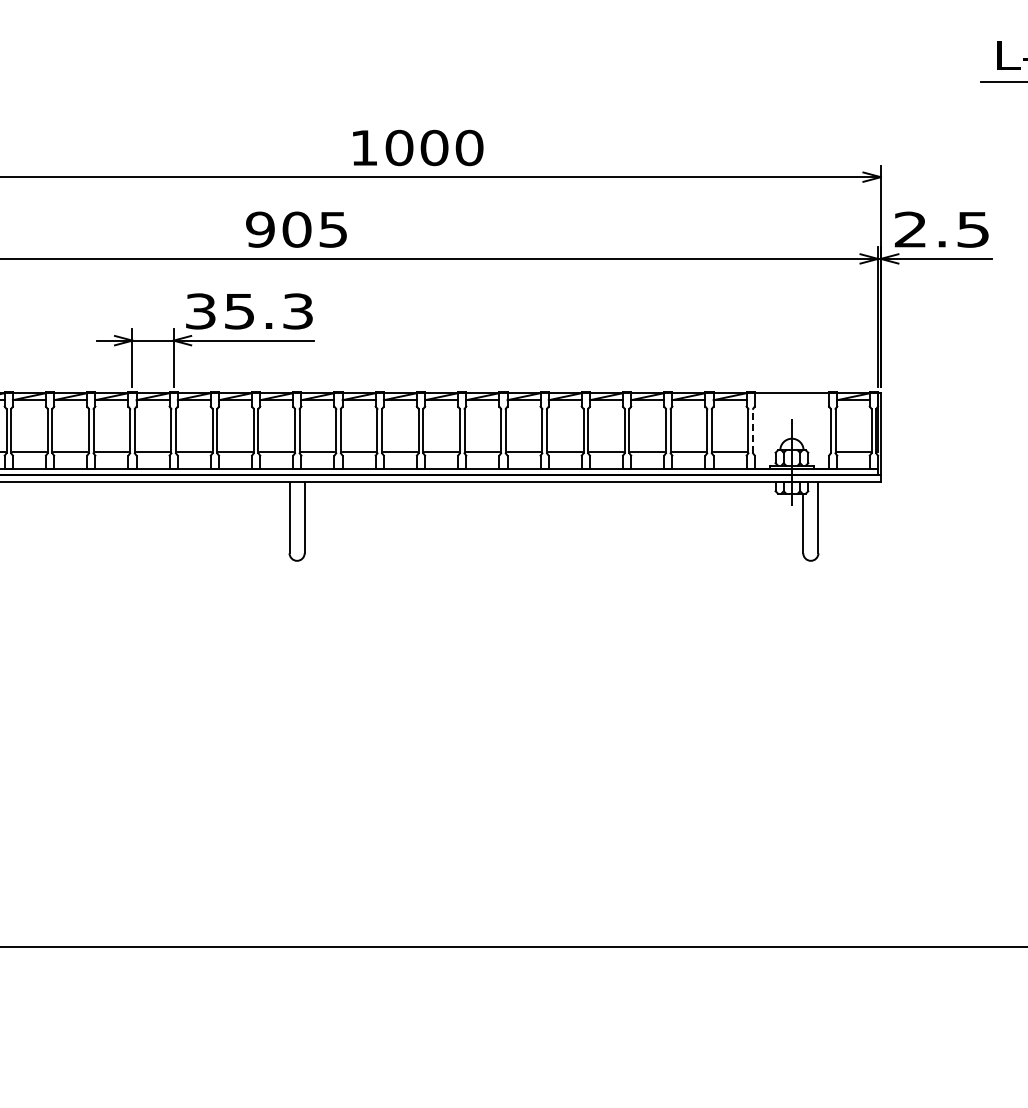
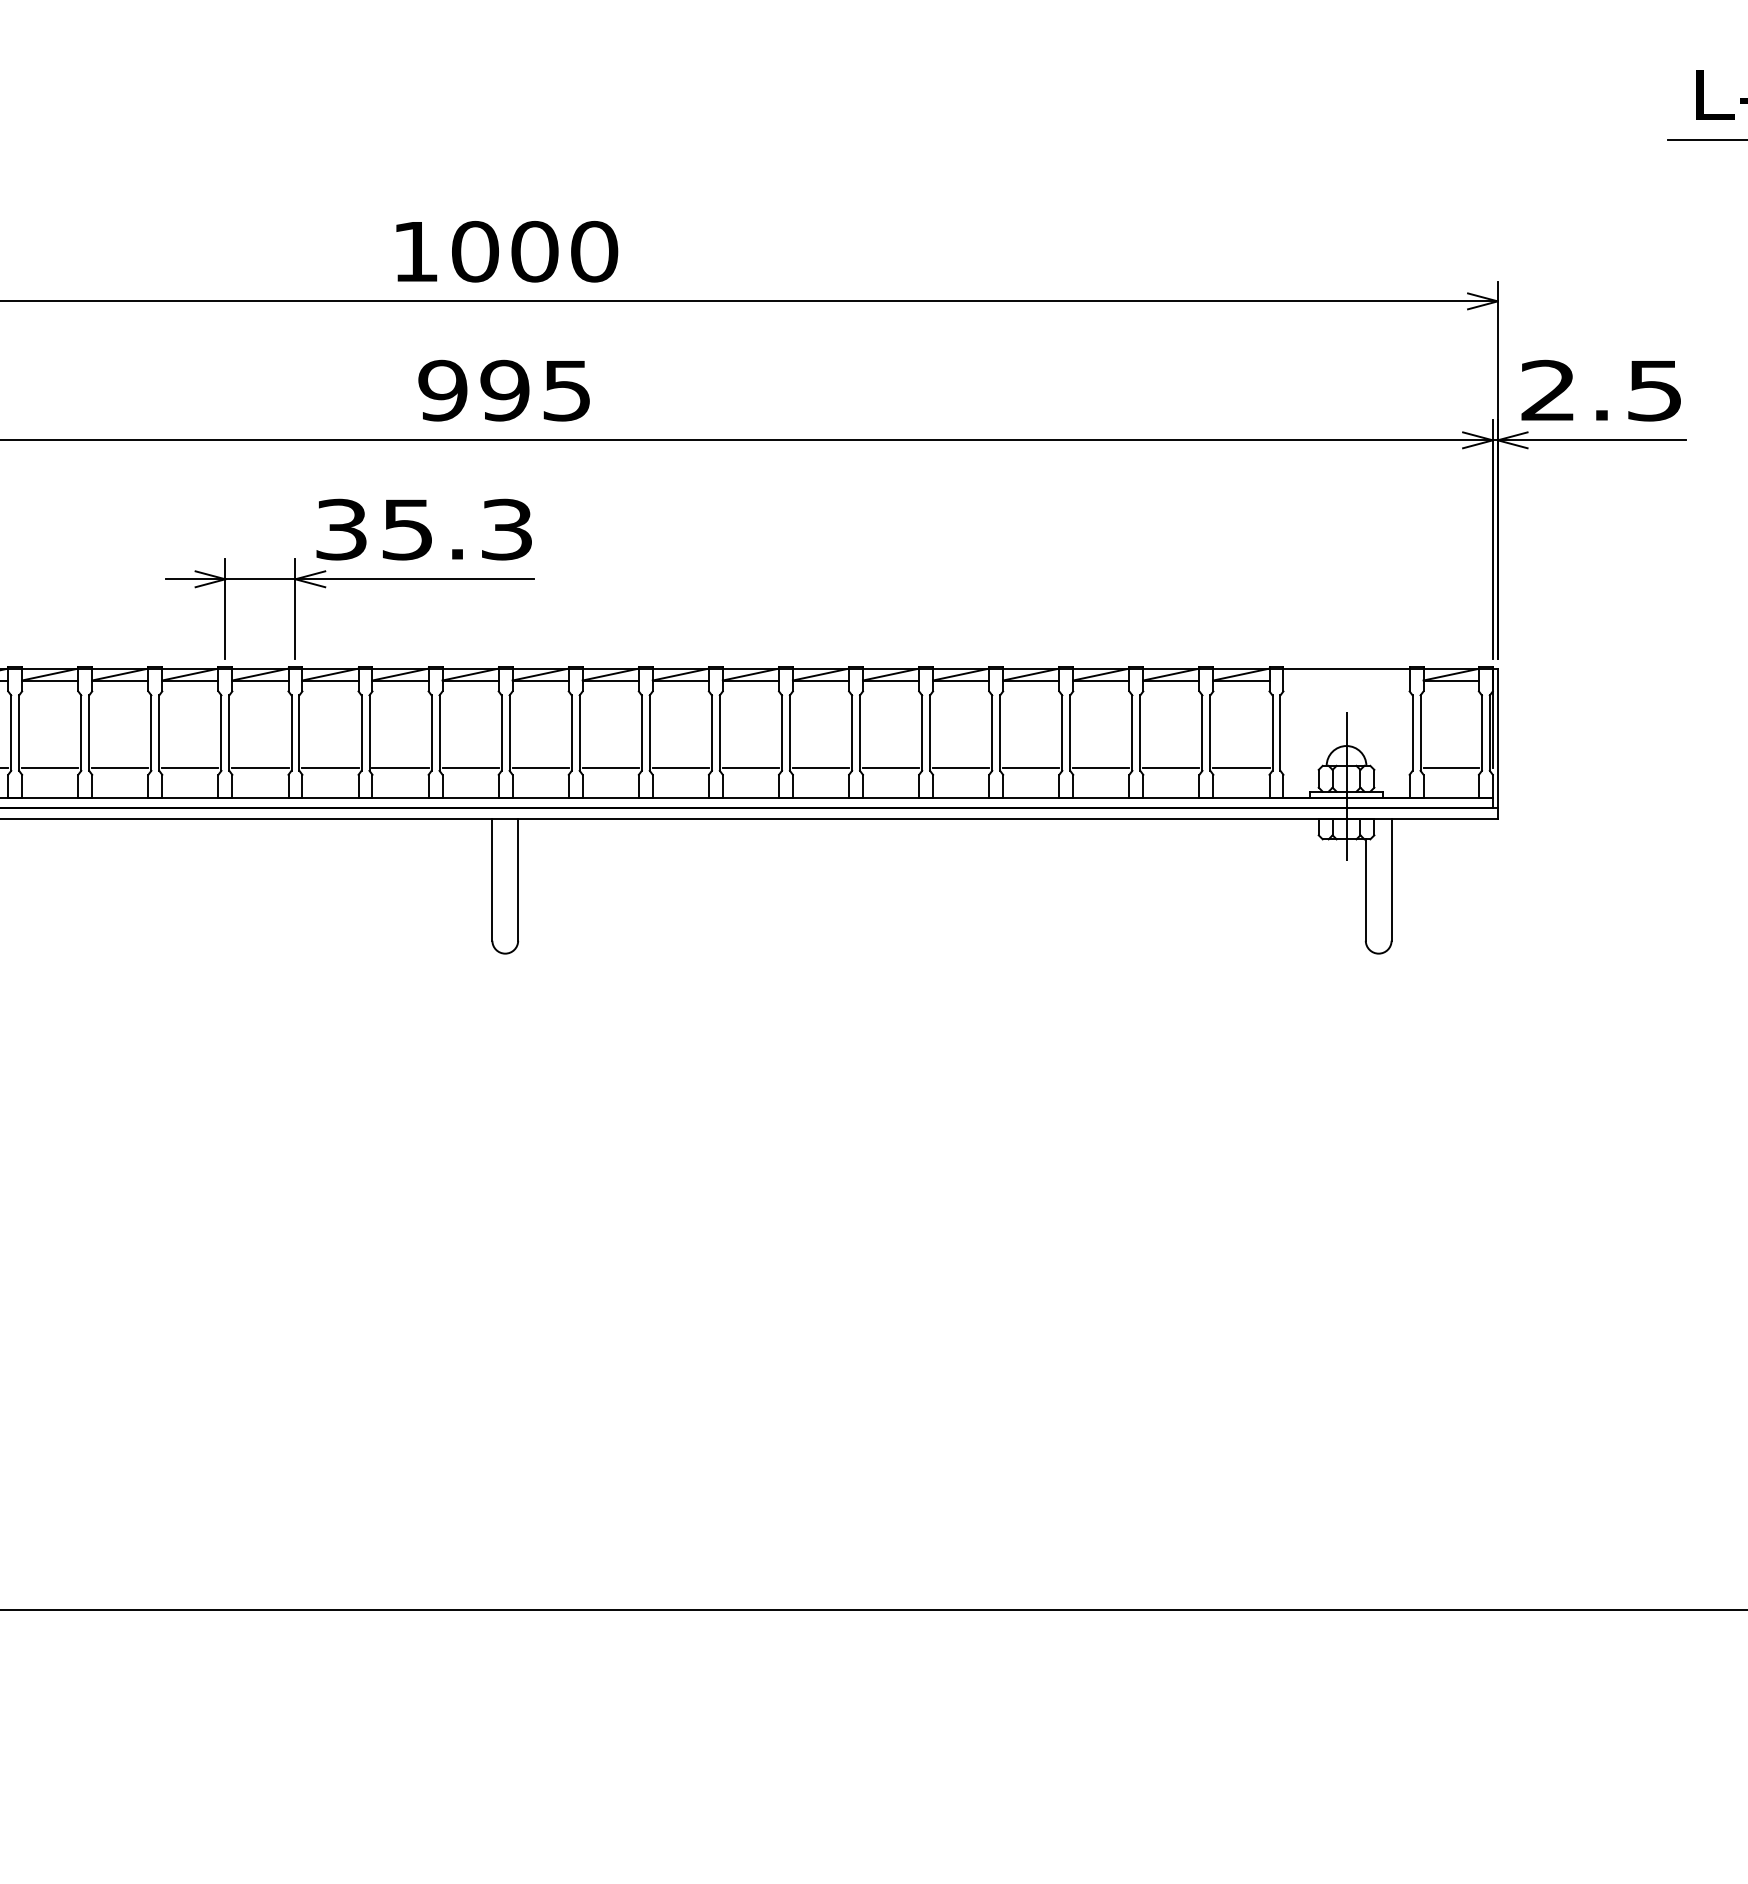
text: (418, 147) -> (507, 250), moved
text: (296, 229) -> (504, 390), 905 -> 995
line: (753, 430) -> (1281, 732), dashed -> solid

